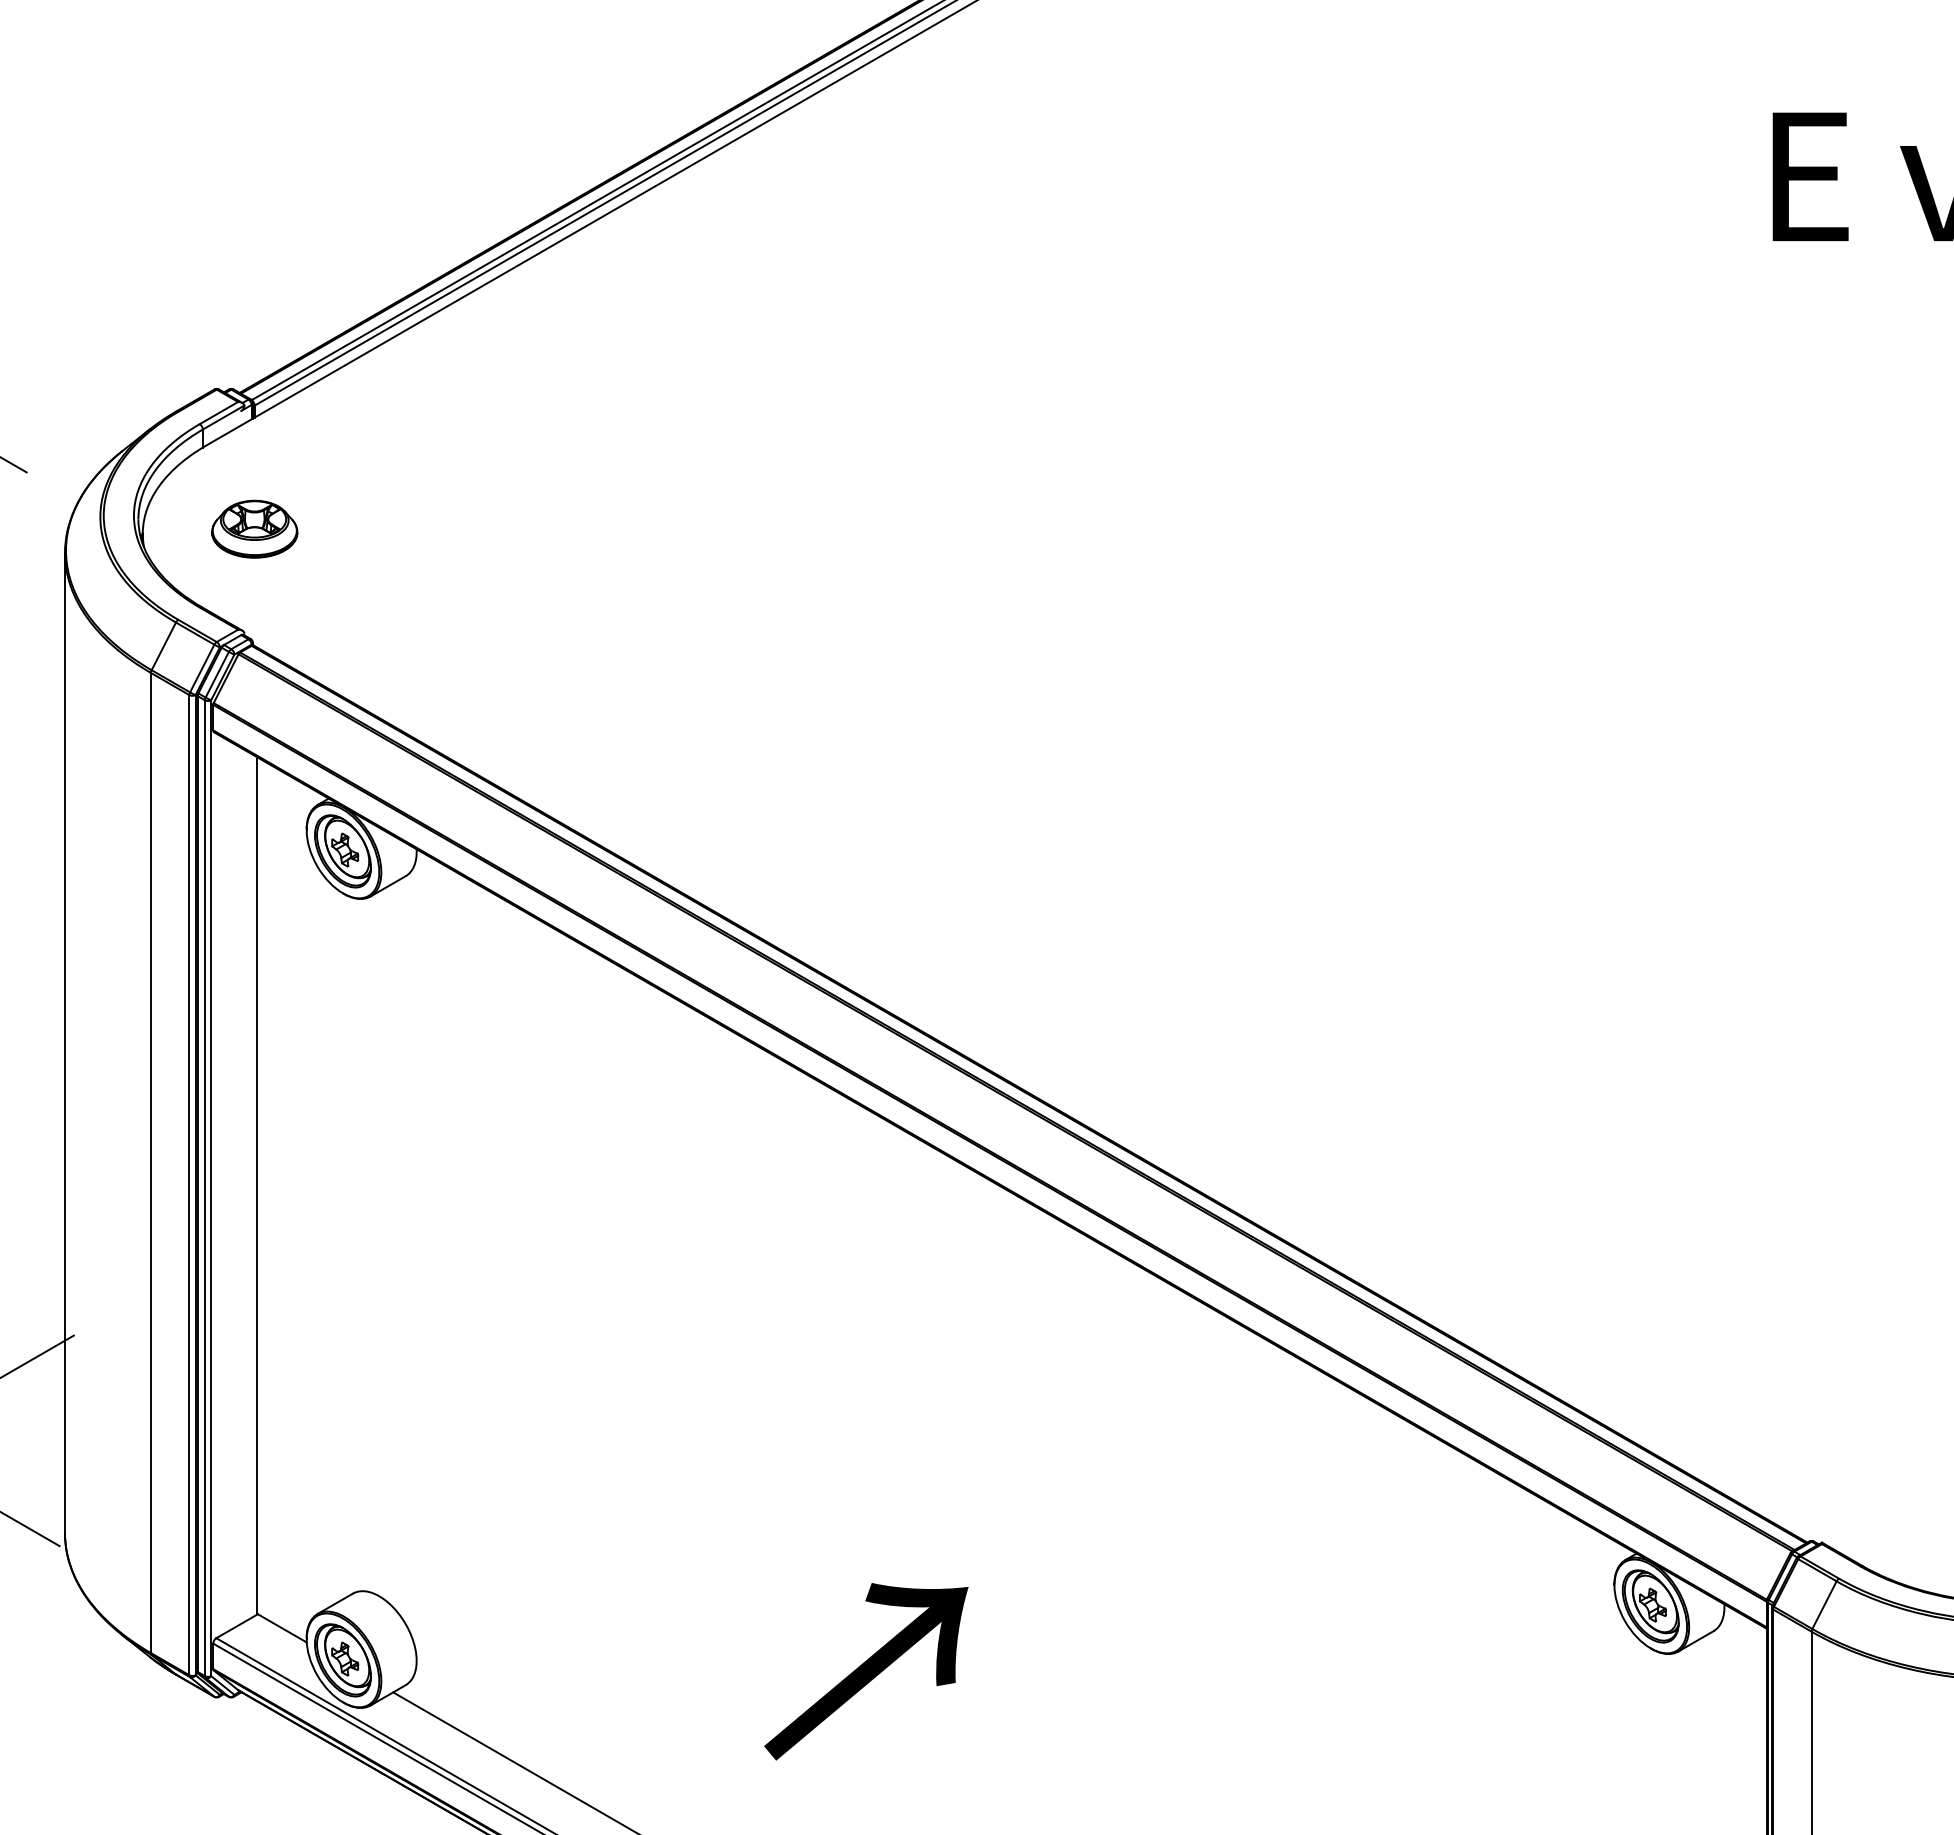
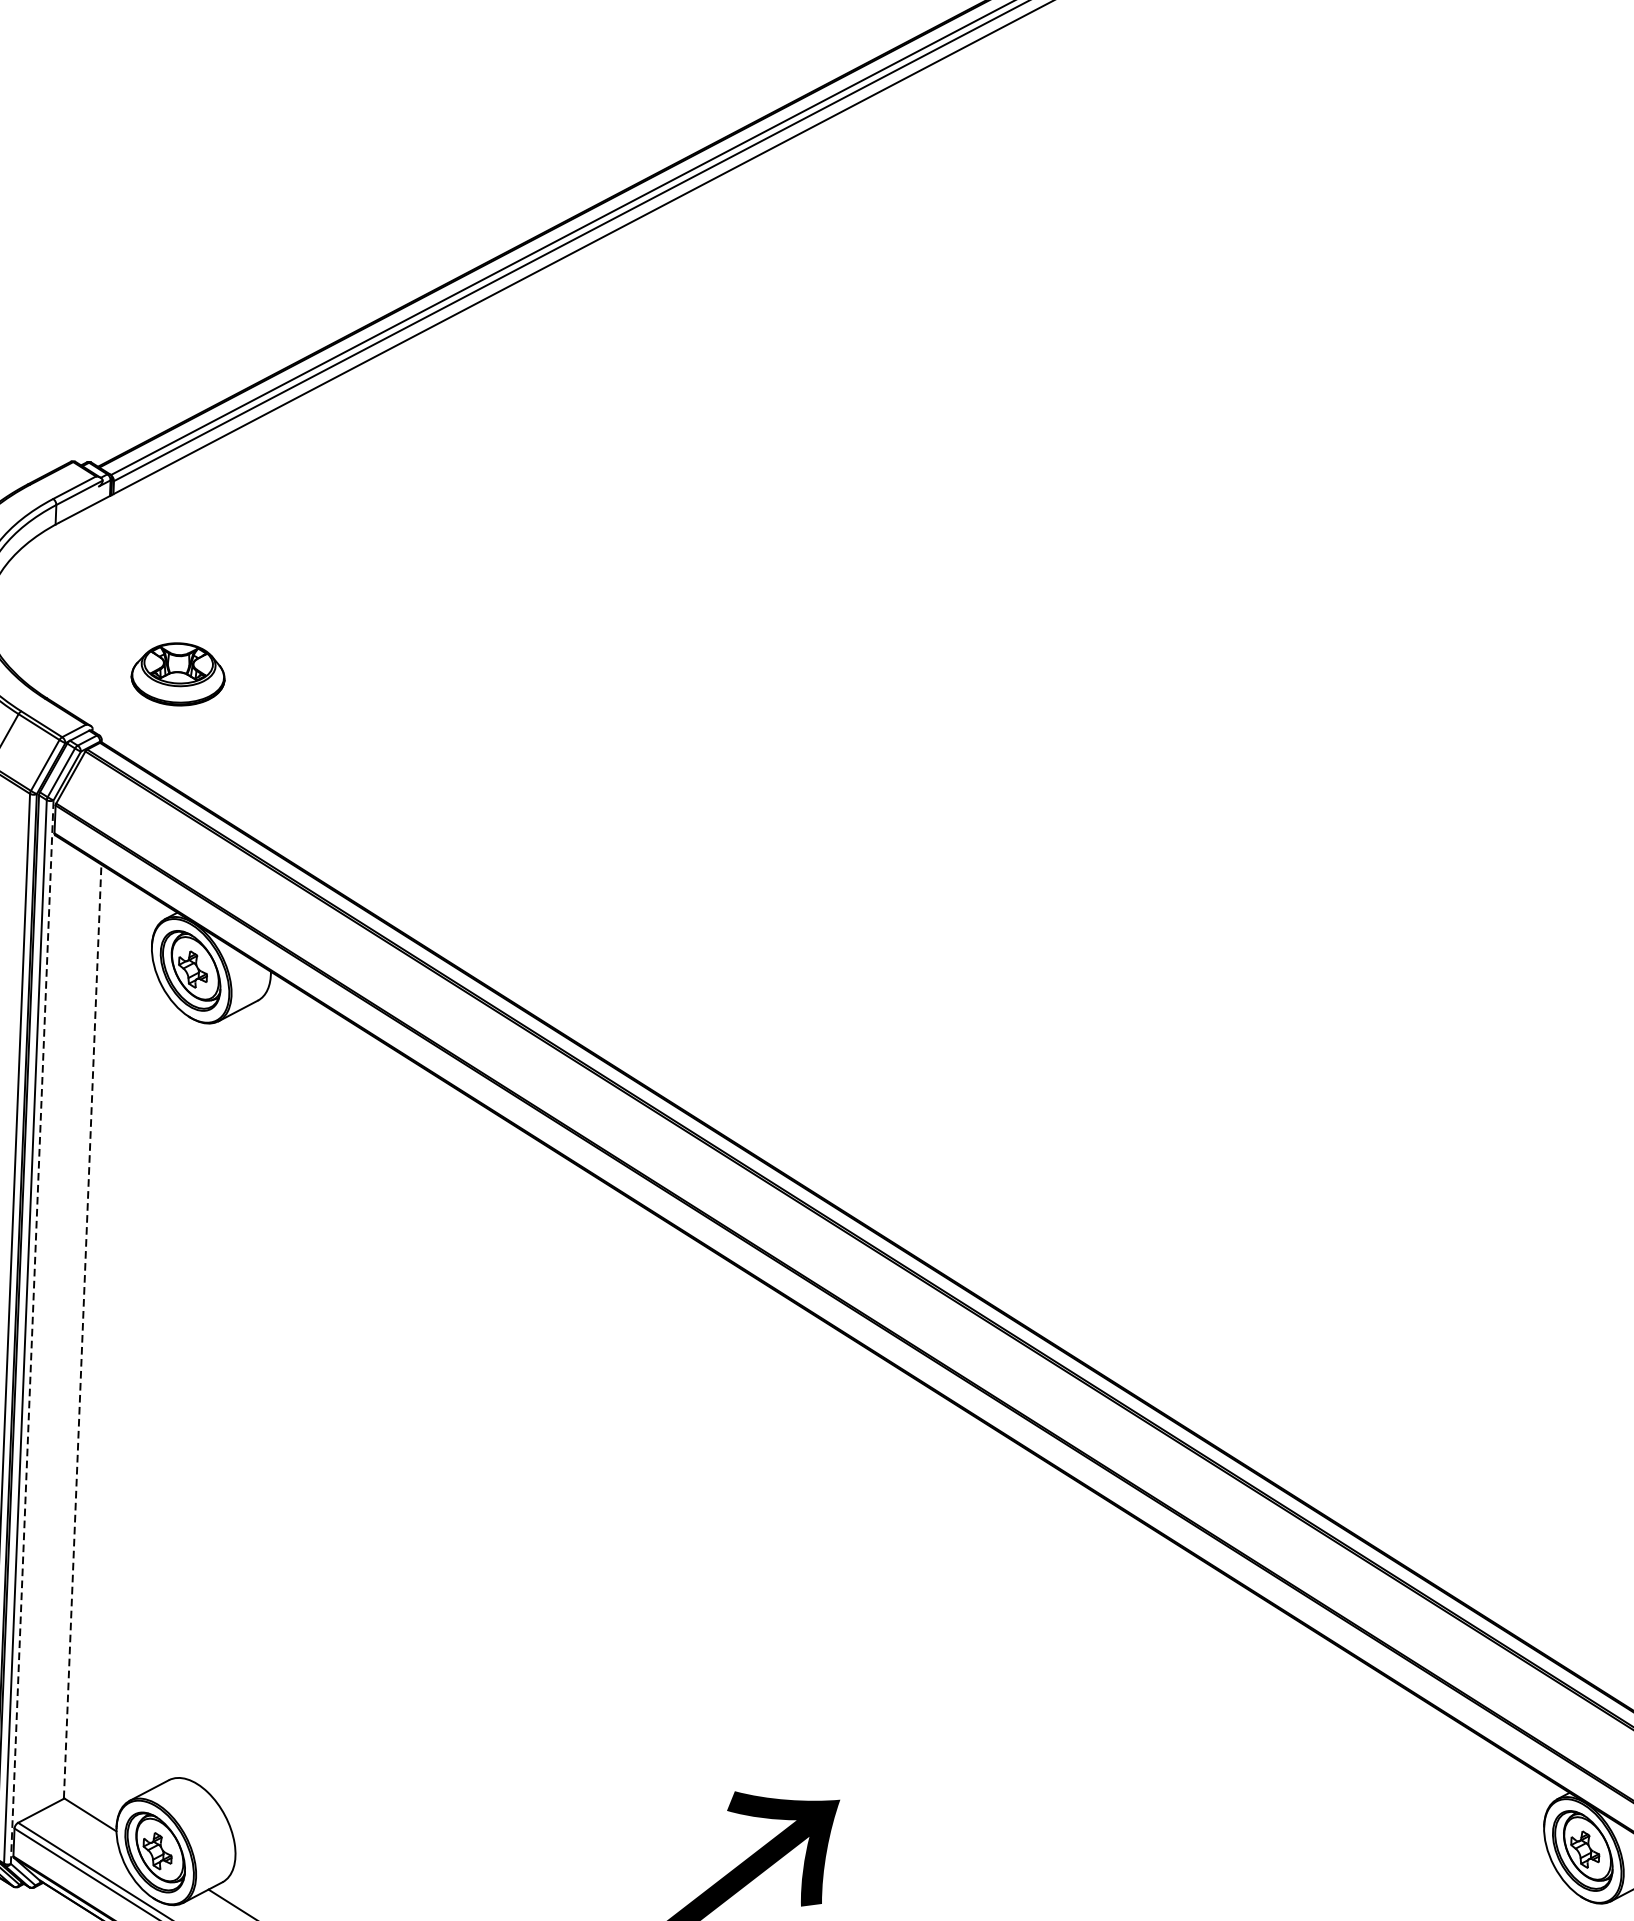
part: (254, 528) -> (178, 673), moved
line: (257, 1185) -> (82, 1331), solid -> dashed
line: (211, 1188) -> (32, 1332), solid -> dashed

